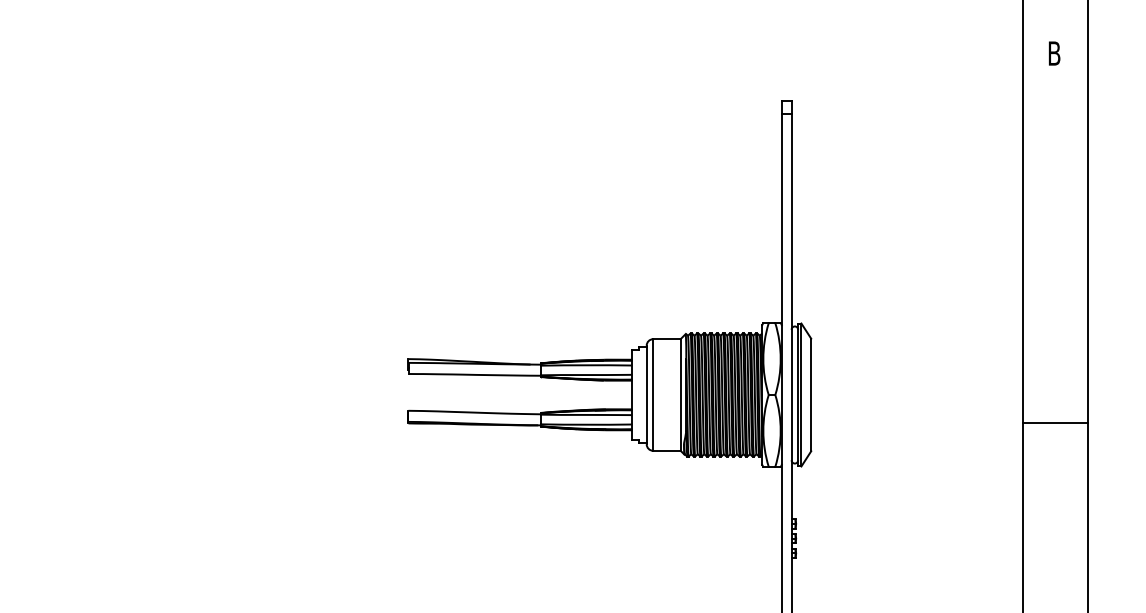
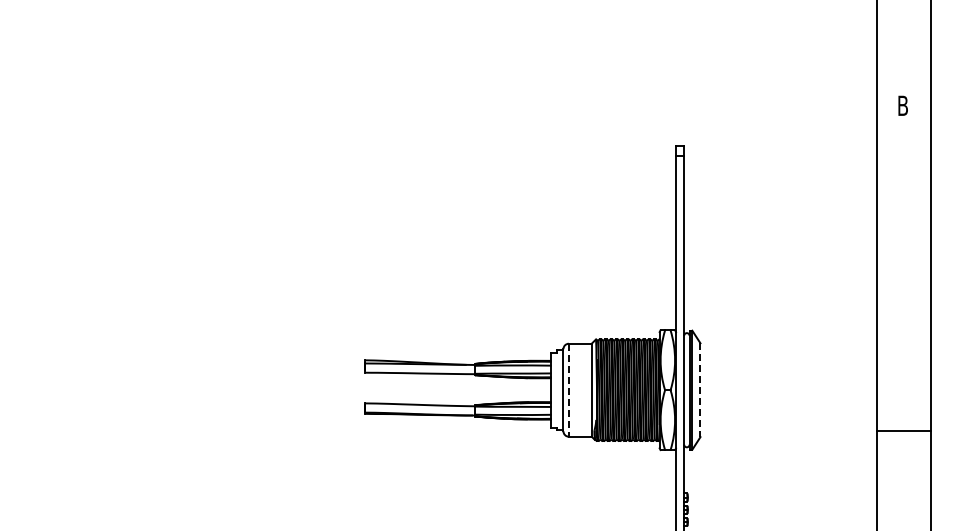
line: (652, 395) -> (568, 390), solid -> dashed
line: (811, 395) -> (700, 390), solid -> dashed
line: (1056, 422) -> (904, 430), moved

